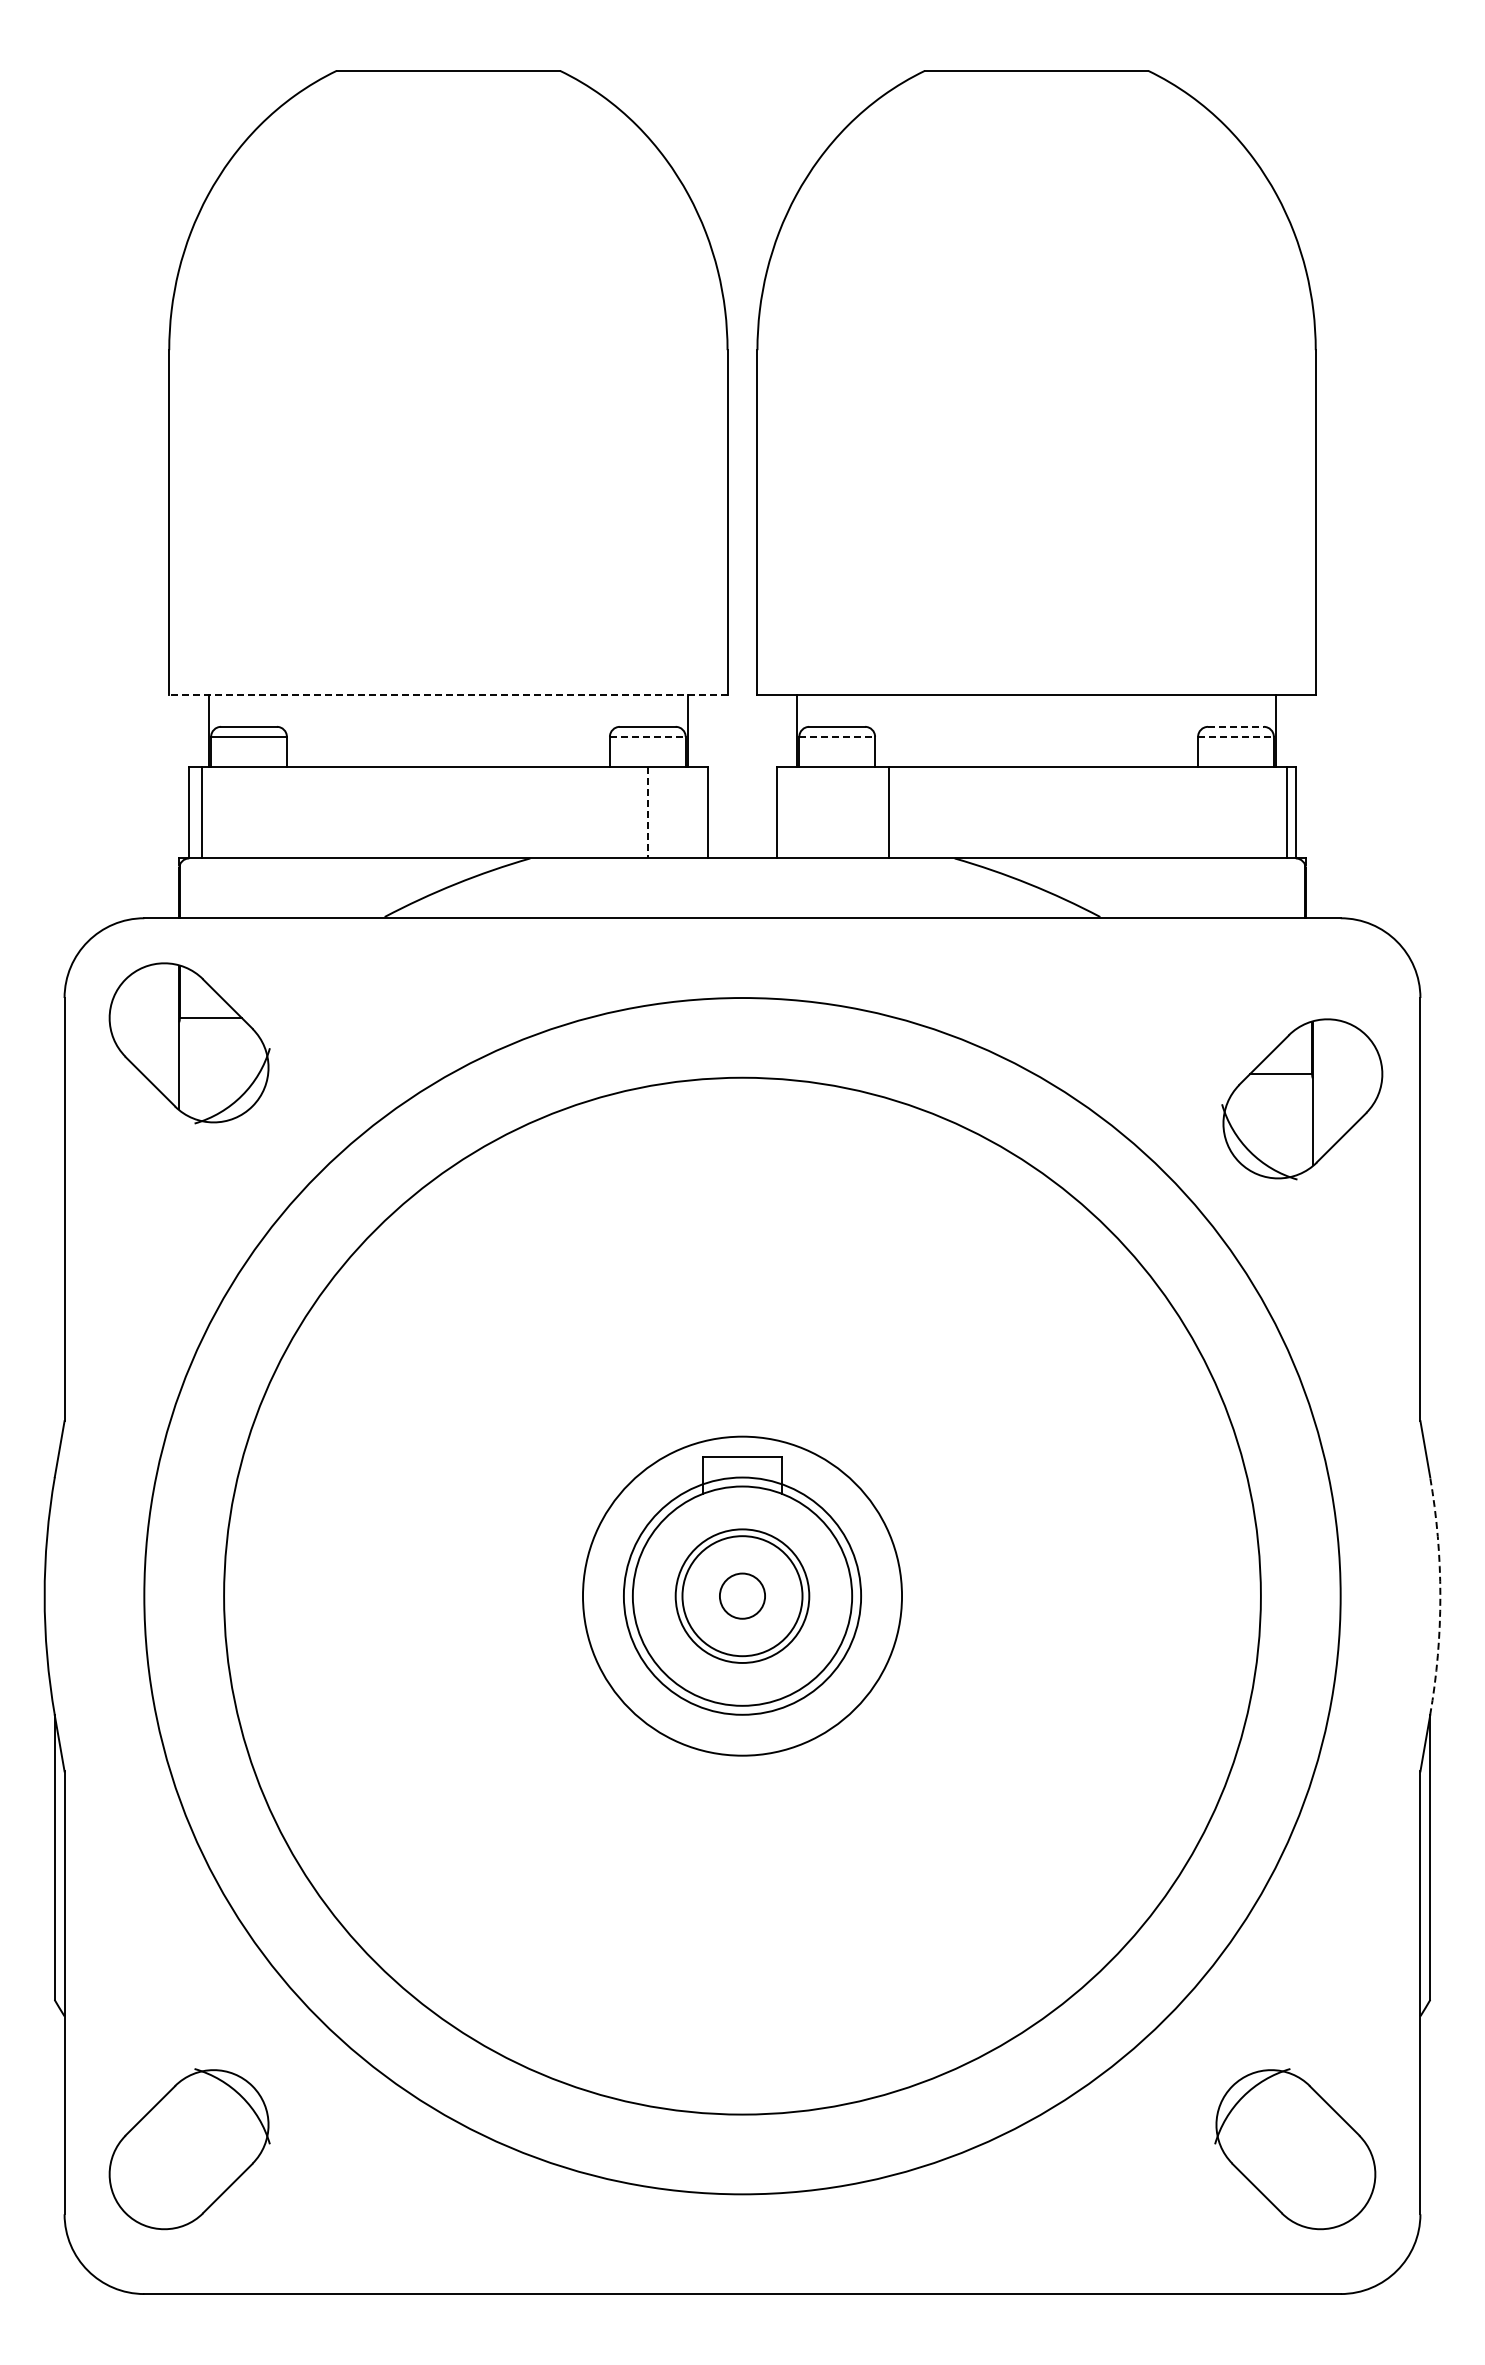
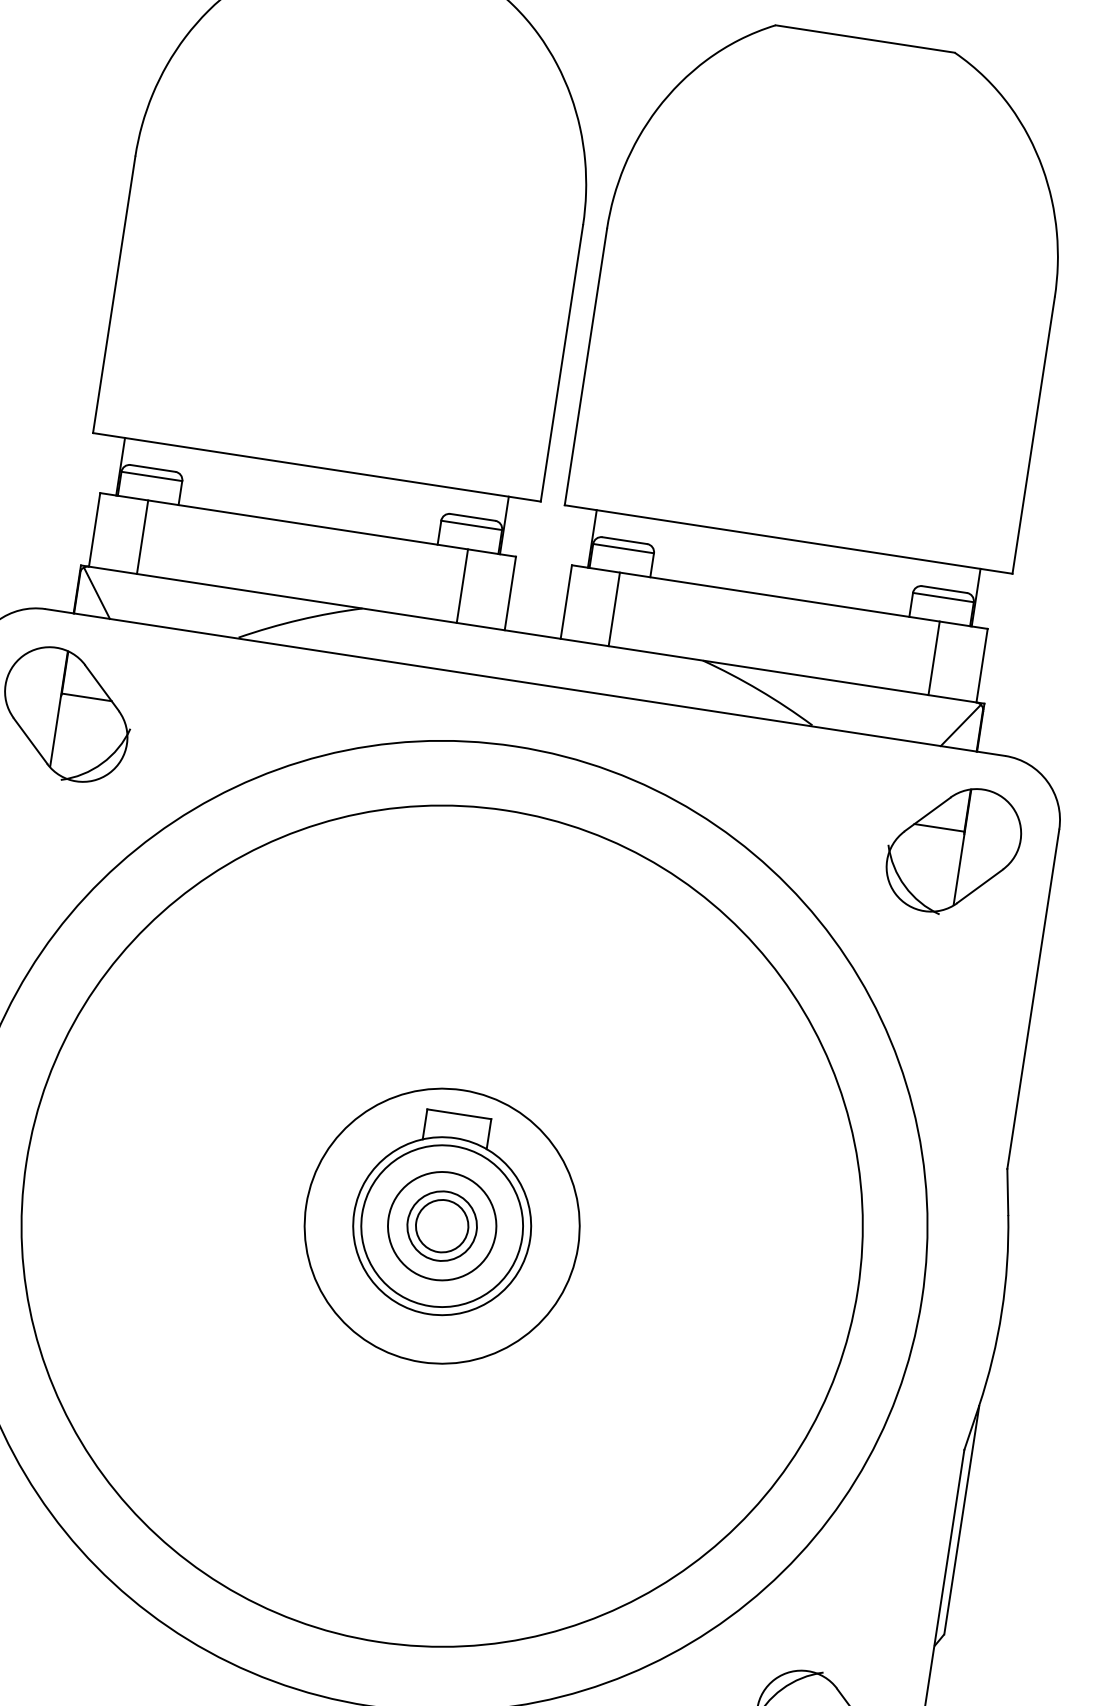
line: (447, 694) -> (316, 466), dashed -> solid
line: (1235, 726) -> (944, 589), dashed -> solid
line: (647, 736) -> (471, 525), dashed -> solid
line: (837, 736) -> (623, 548), dashed -> solid
line: (1235, 736) -> (943, 597), dashed -> solid
line: (202, 812) -> (142, 537), moved
line: (647, 812) -> (462, 586), dashed -> solid
line: (889, 812) -> (614, 609), moved
line: (1286, 812) -> (933, 658), moved
line: (203, 889) -> (96, 593), added
line: (1280, 889) -> (960, 725), added
part: (1302, 1099) -> (953, 850), moved
circle: (742, 1595) -> (442, 1225), size x0.62
circle: (742, 1595) -> (442, 1225), size x1.43
circle: (742, 1595) -> (442, 1225), size x1.43
circle: (742, 1596) -> (442, 1226), size x0.71
arc: (1440, 1596) -> (1001, 1312), dashed -> solid

